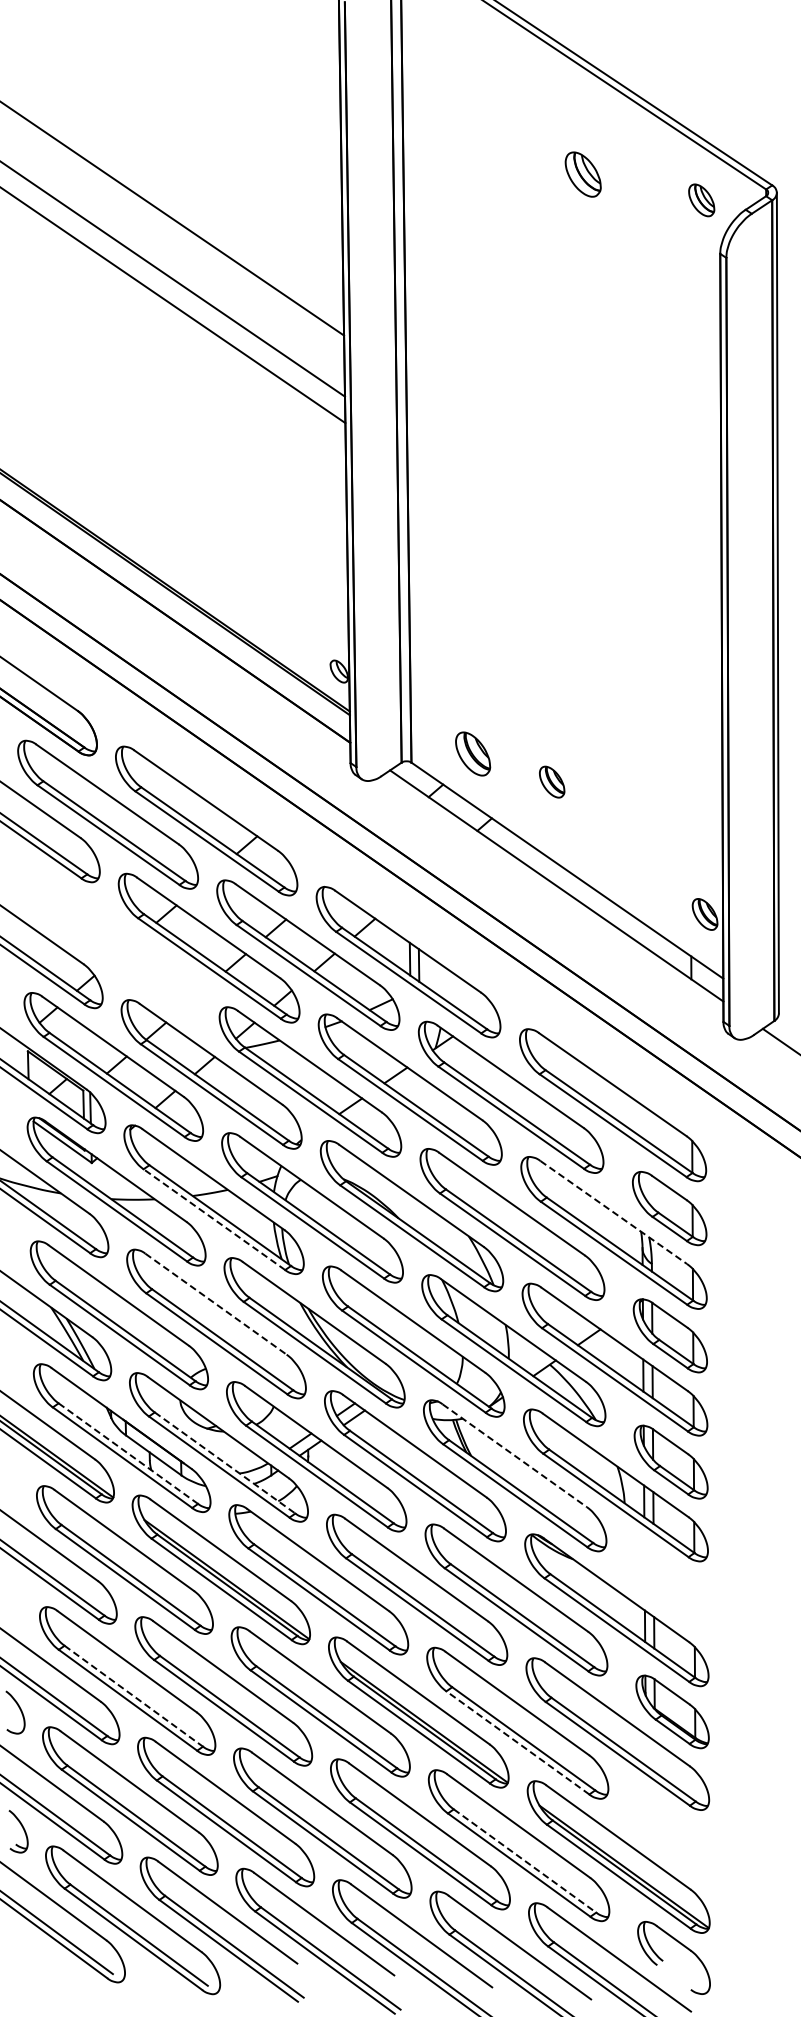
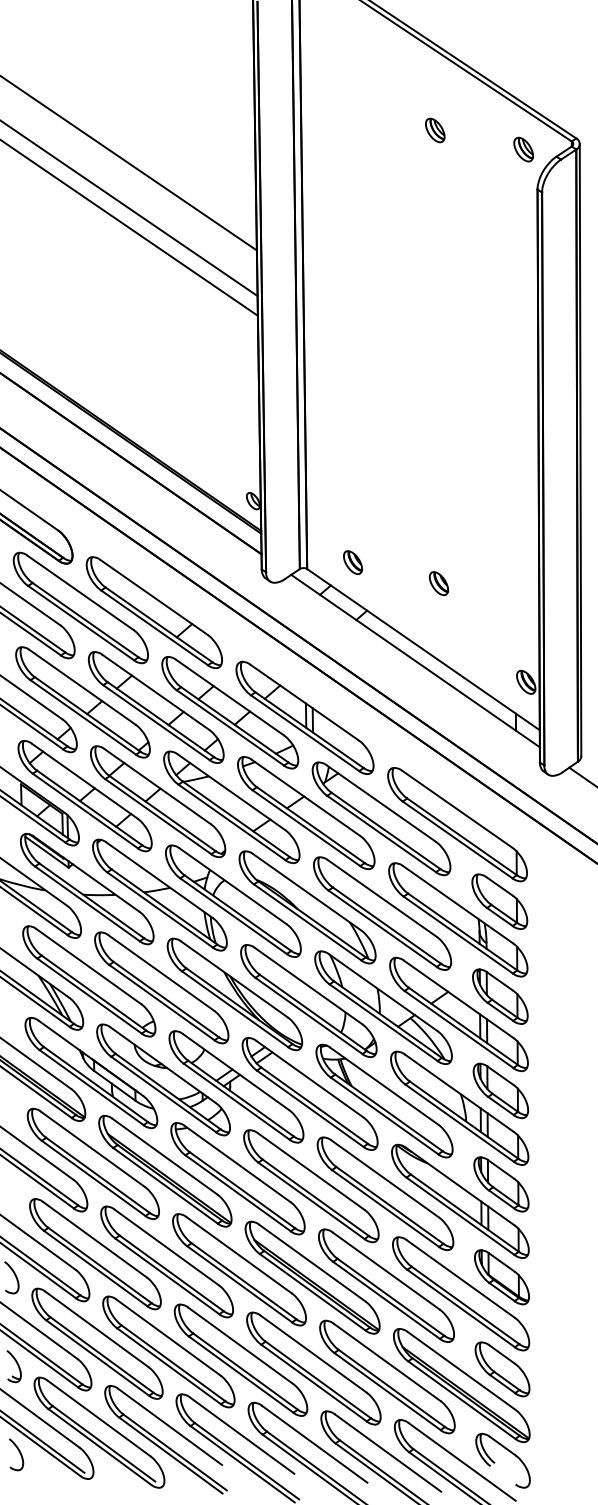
part: (582, 174) -> (434, 130), size x0.71
part: (472, 753) -> (352, 562), size x0.71
part: (552, 781) -> (439, 583), moved
part: (110, 941) -> (82, 702), added
line: (613, 1212) -> (457, 904), dashed -> solid
line: (214, 1219) -> (160, 909), dashed -> solid
line: (216, 1304) -> (161, 973), dashed -> solid
line: (128, 1453) -> (96, 1084), dashed -> solid
line: (514, 1455) -> (384, 1085), dashed -> solid
line: (225, 1463) -> (168, 1091), dashed -> solid
part: (671, 1587) -> (501, 1184), added
line: (133, 1696) -> (99, 1265), dashed -> solid
line: (517, 1742) -> (386, 1300), dashed -> solid
part: (673, 1835) -> (502, 1369), added
line: (525, 1860) -> (392, 1388), dashed -> solid
curve: (25, 1946) -> (19, 1452), added

